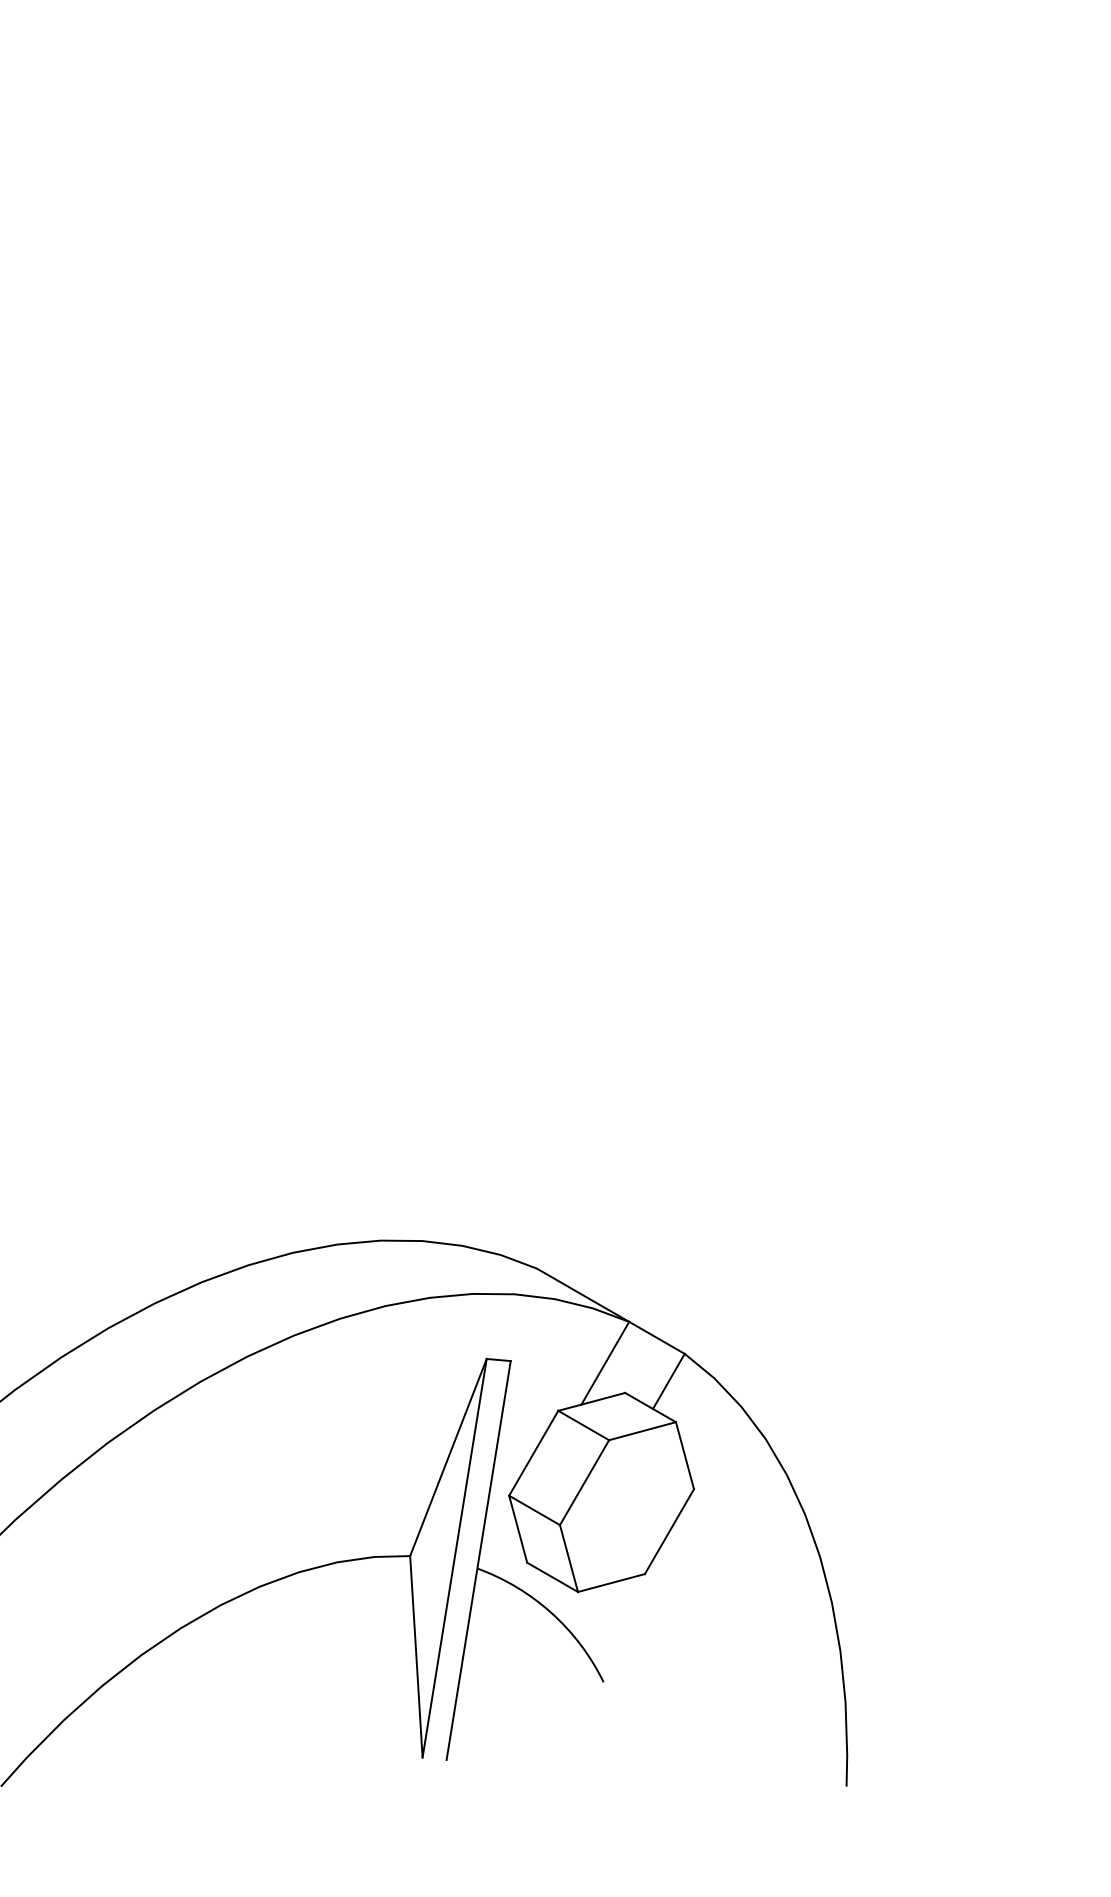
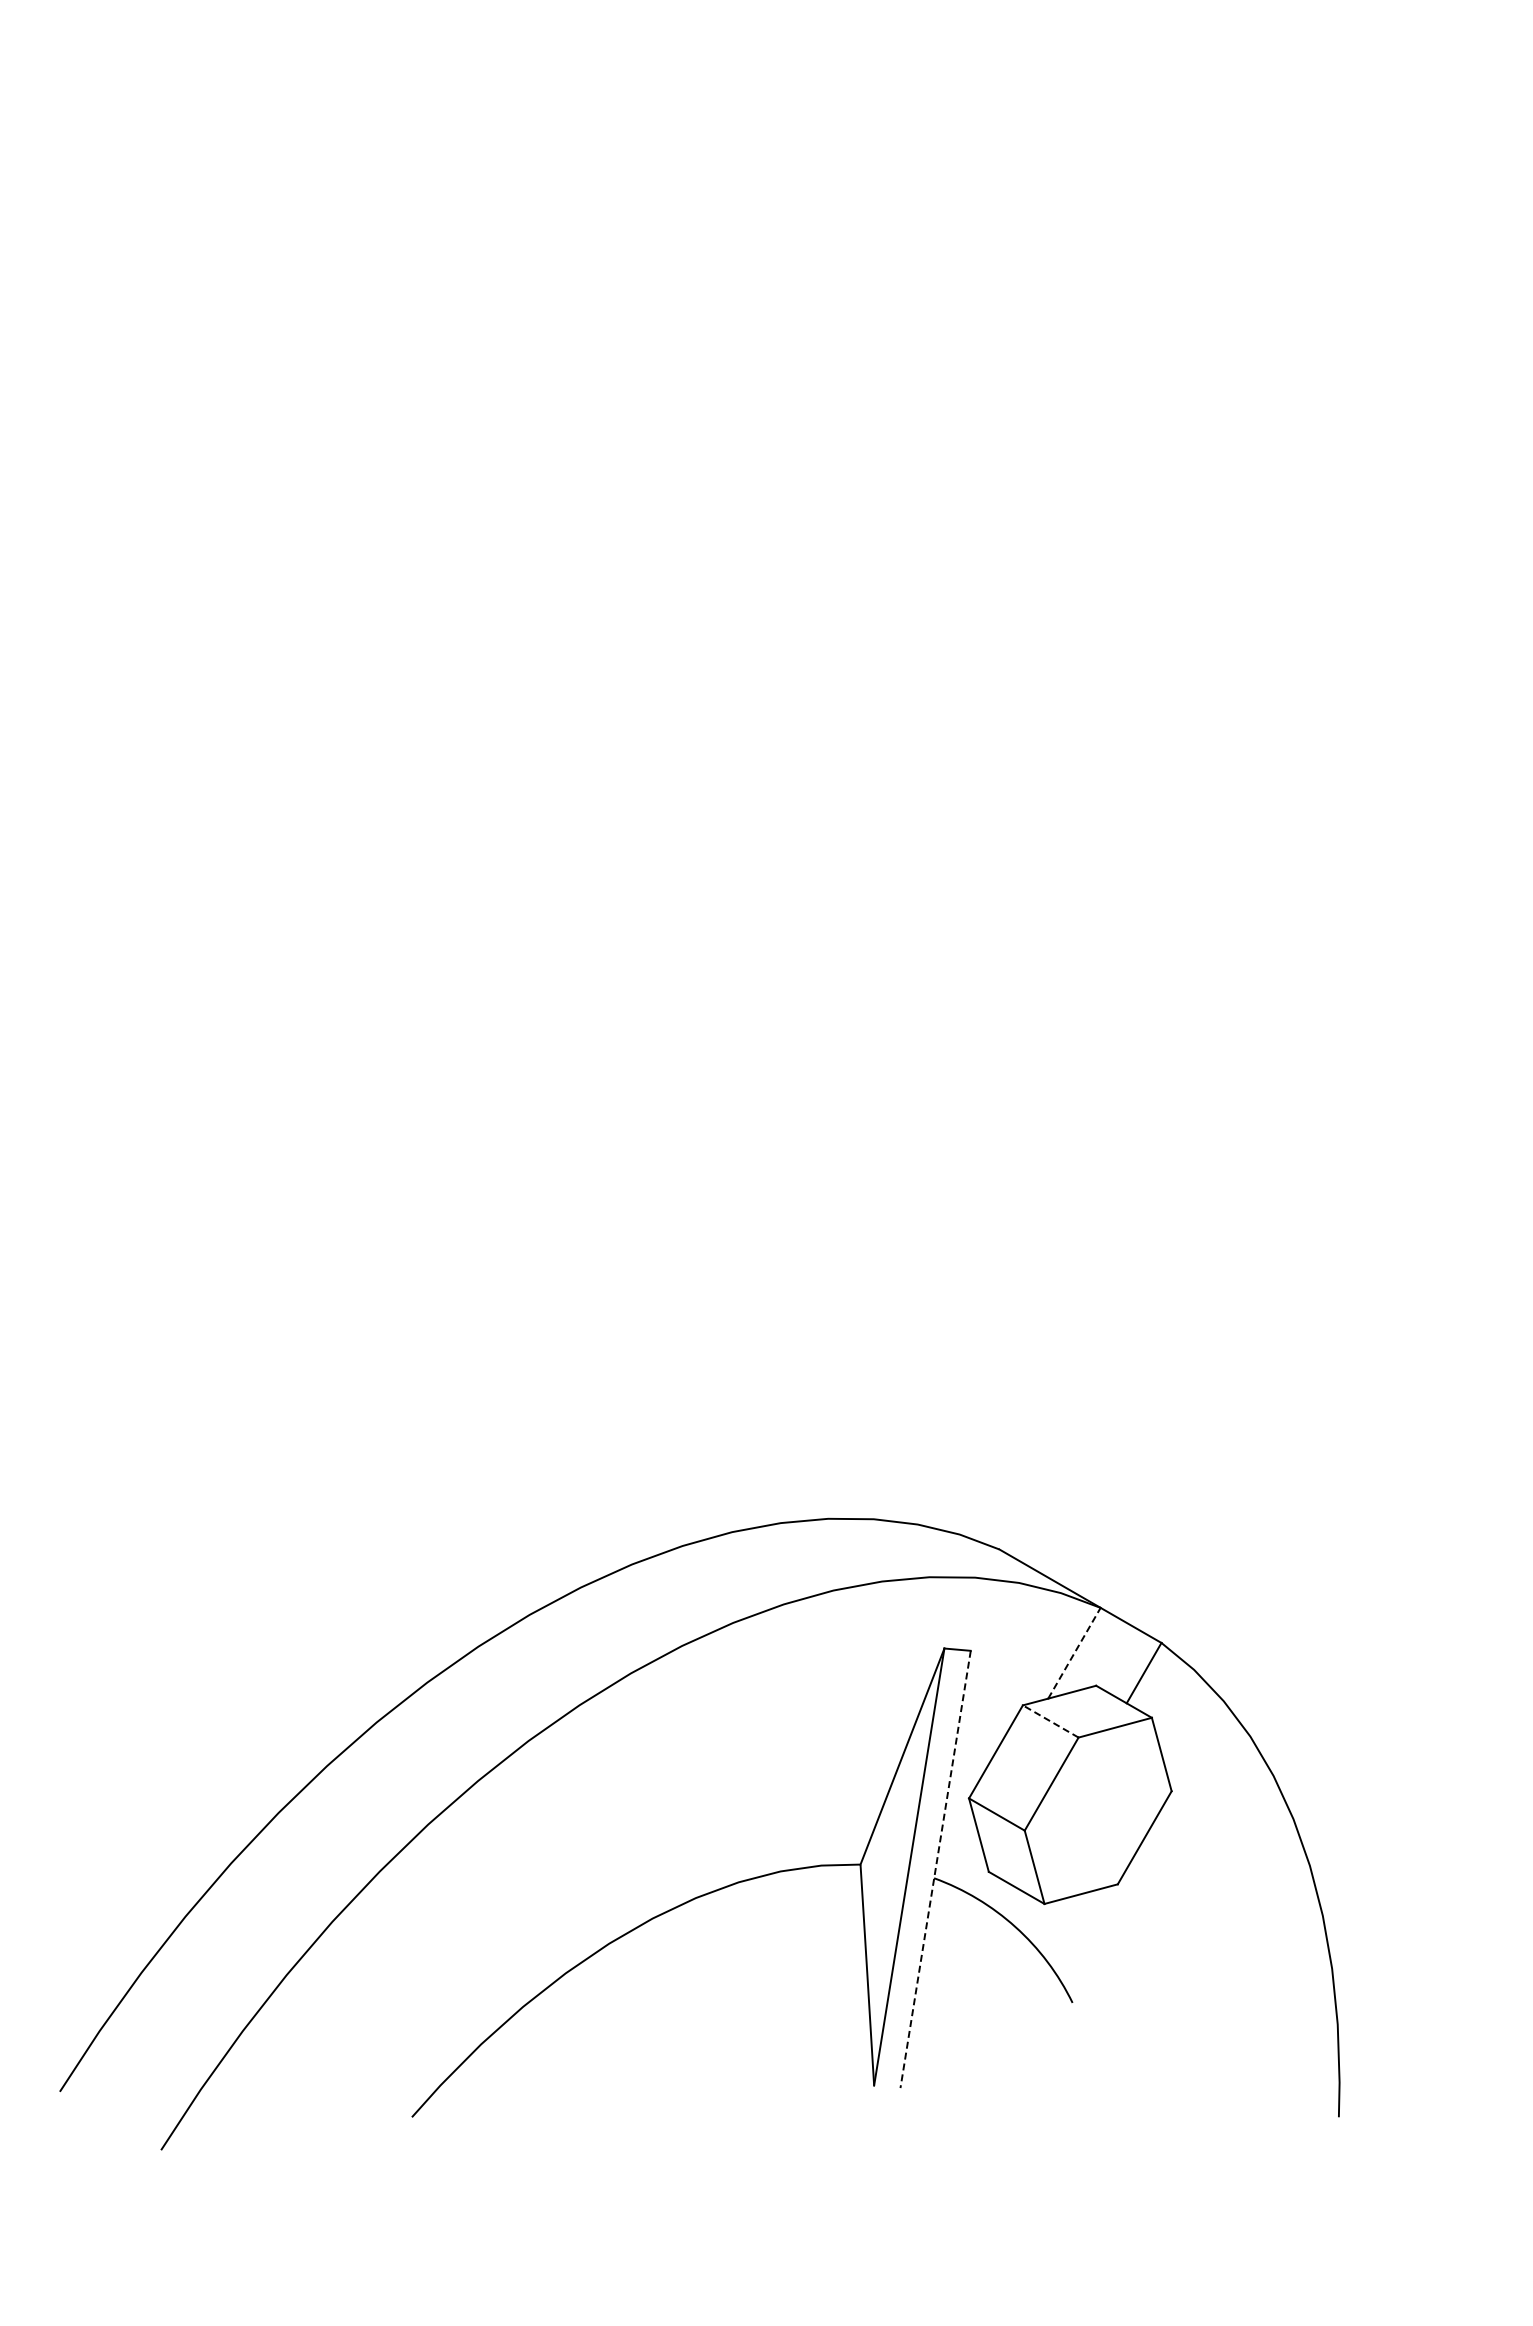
line: (605, 1362) -> (1074, 1652), solid -> dashed
line: (583, 1425) -> (1050, 1721), solid -> dashed
line: (478, 1560) -> (935, 1869), solid -> dashed

